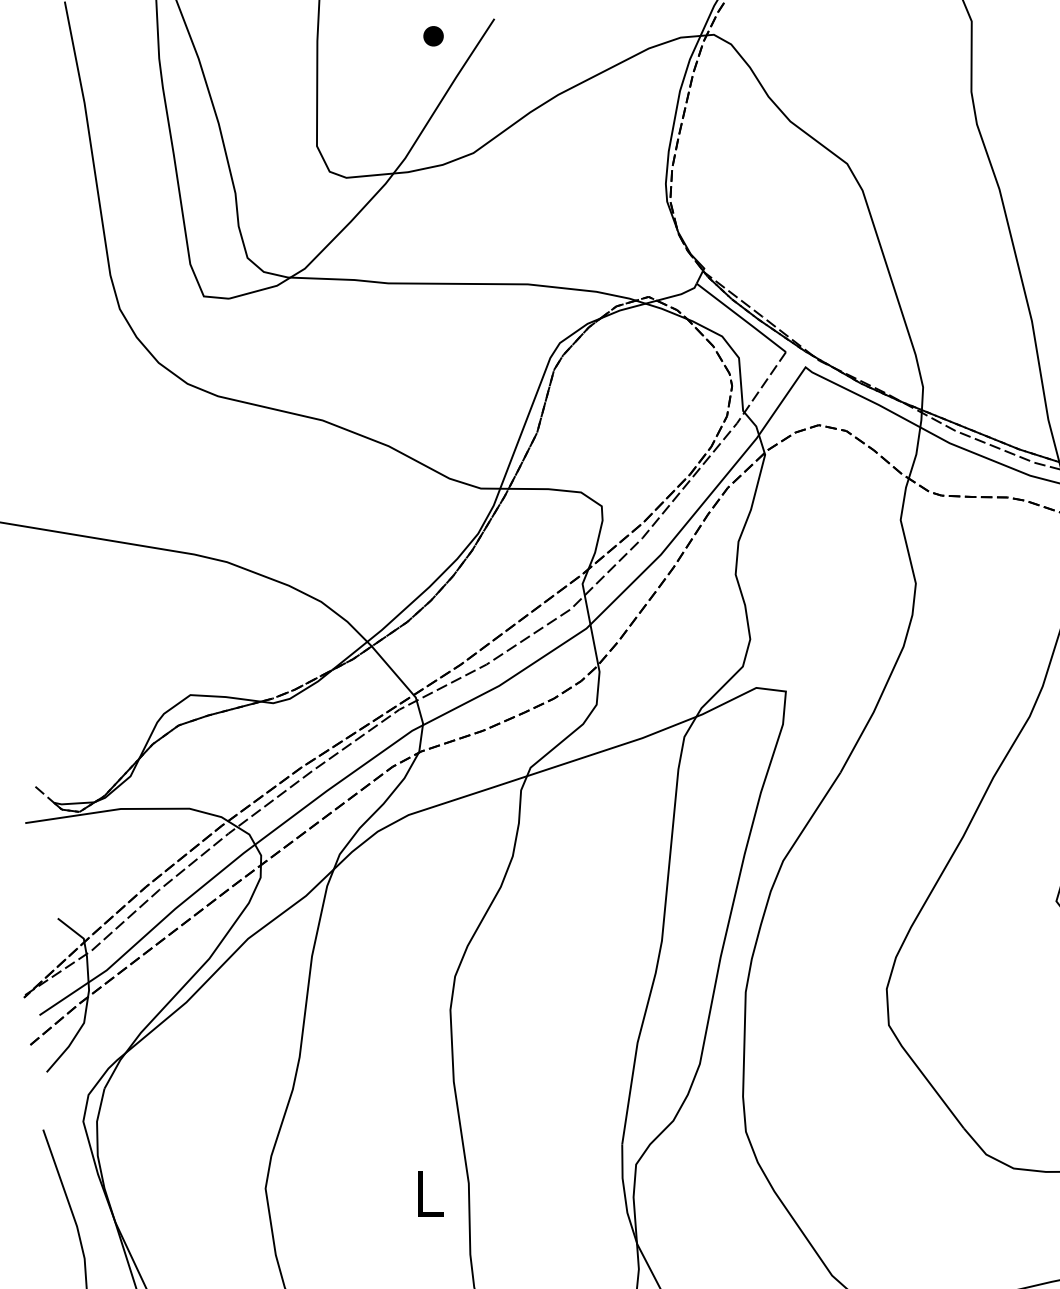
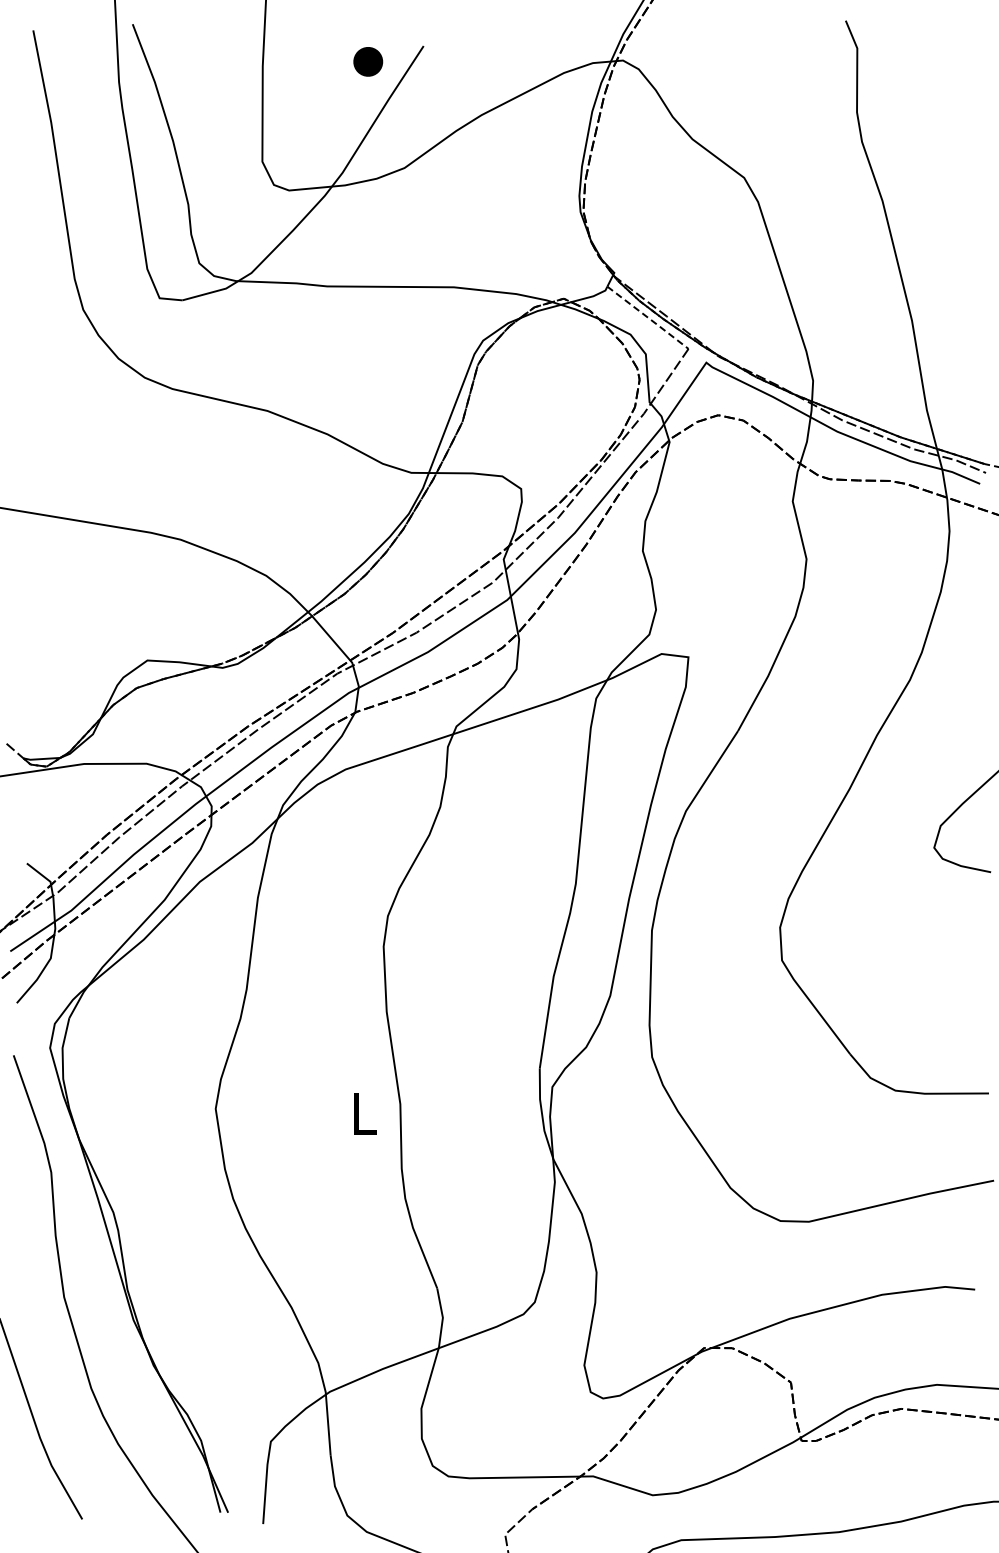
part: (433, 35) -> (368, 61), size x1.6
line: (741, 317) -> (648, 317), solid -> dashed

